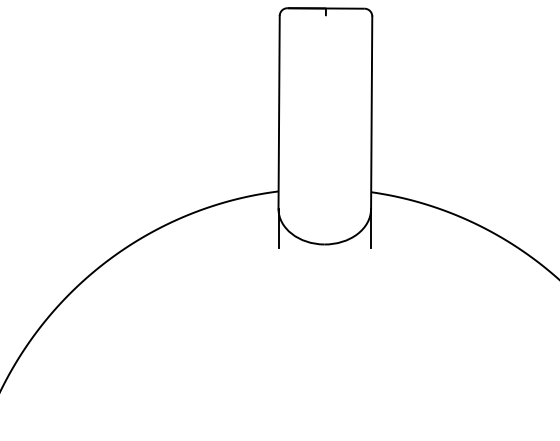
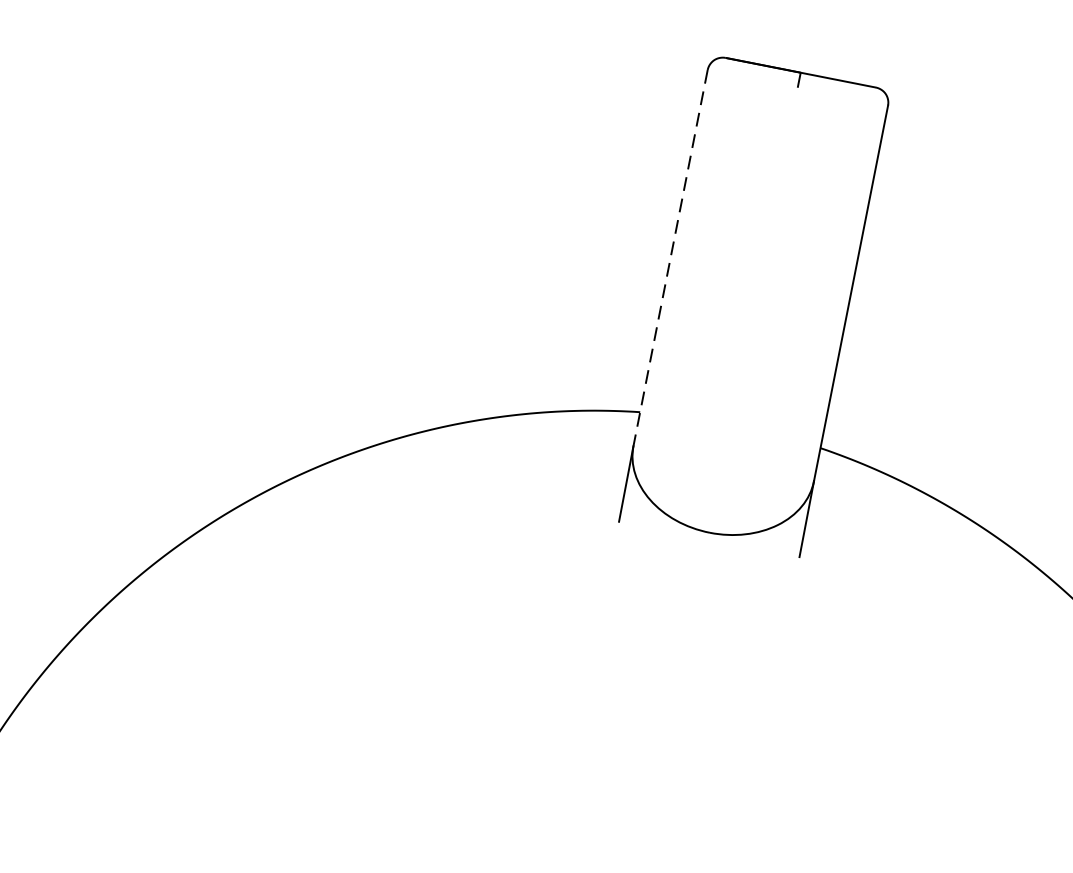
line: (279, 112) -> (671, 258), solid -> dashed

